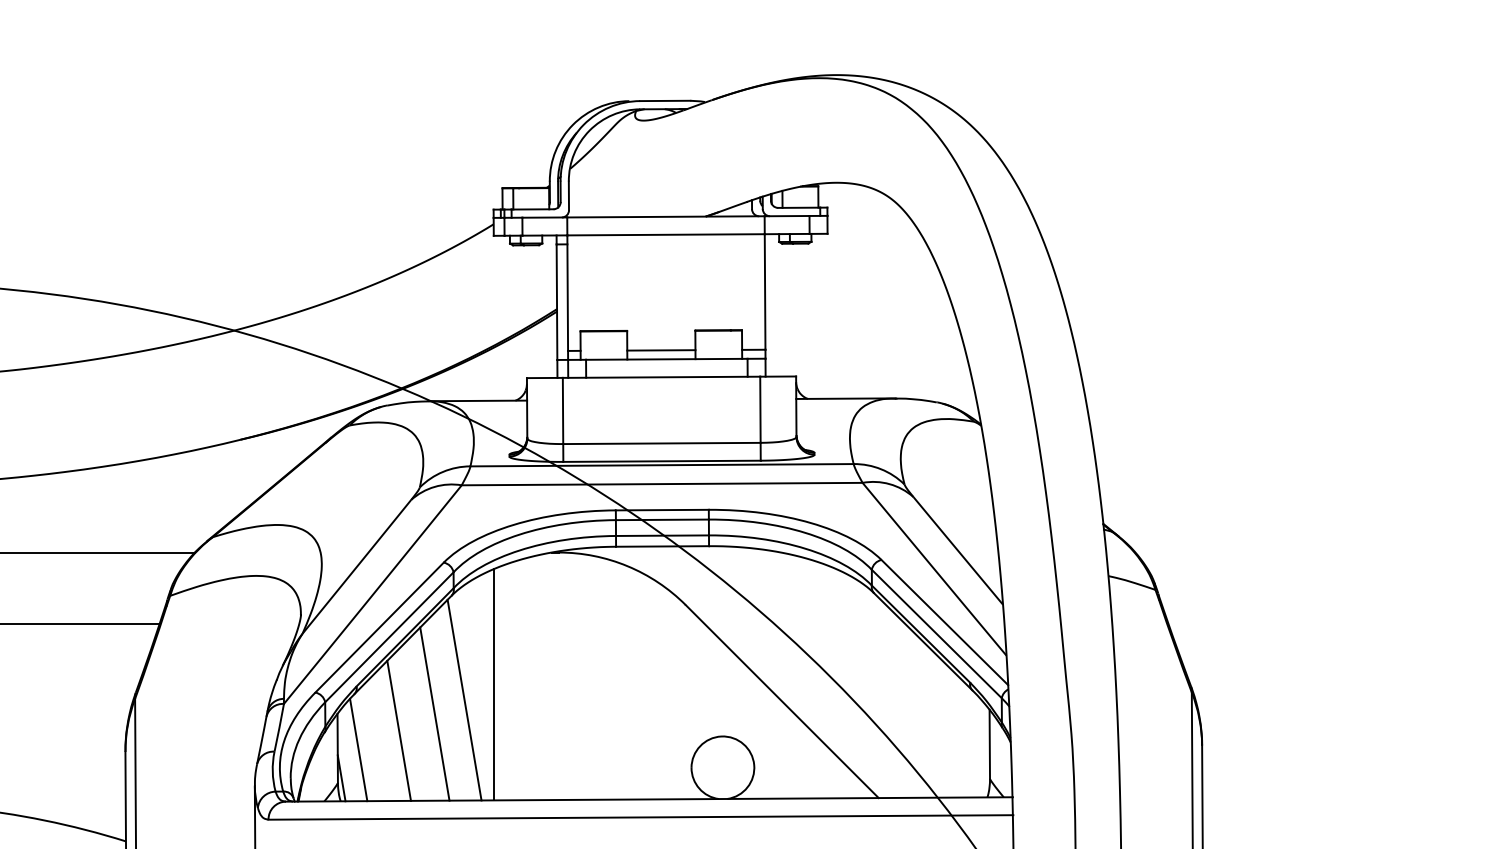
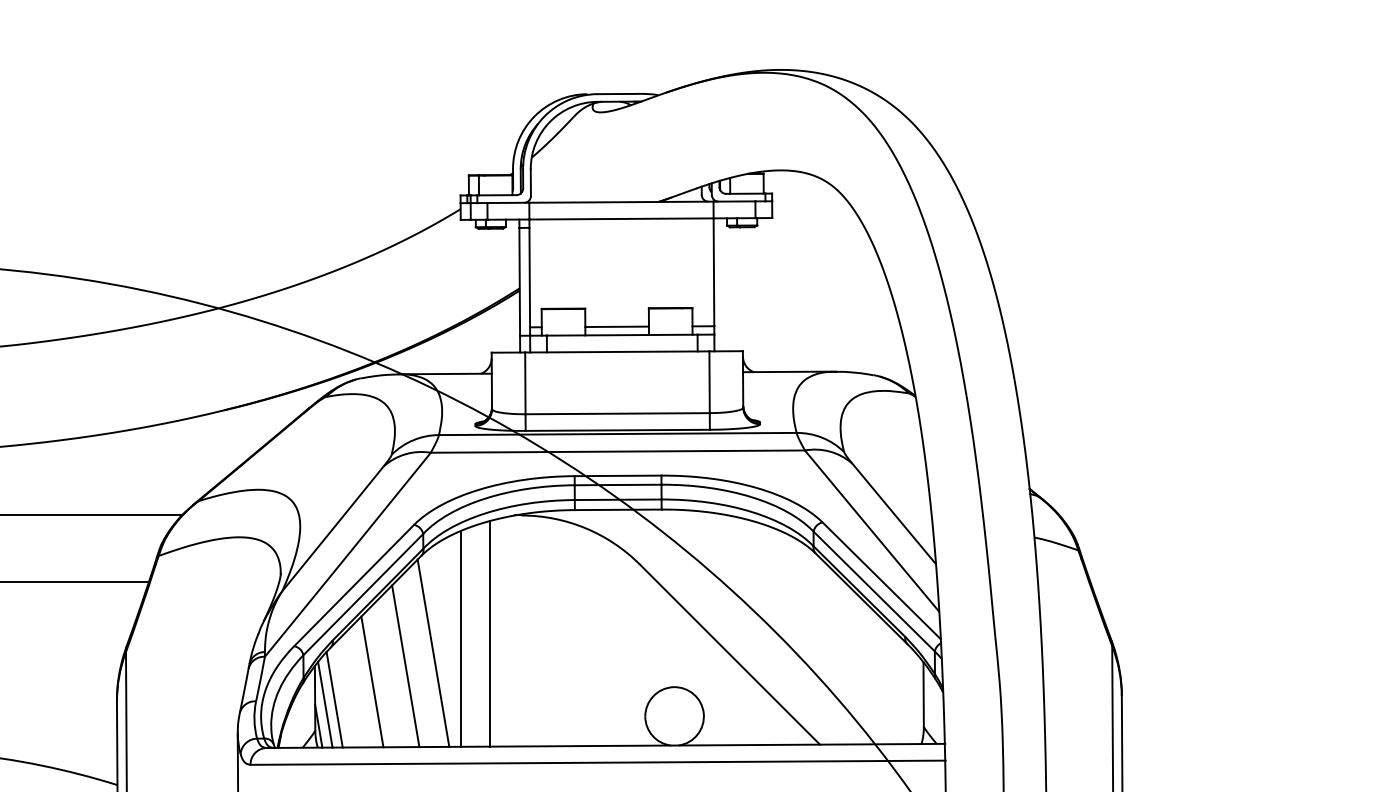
line: (525, 679) -> (490, 633), added
line: (348, 755) -> (325, 704), added

